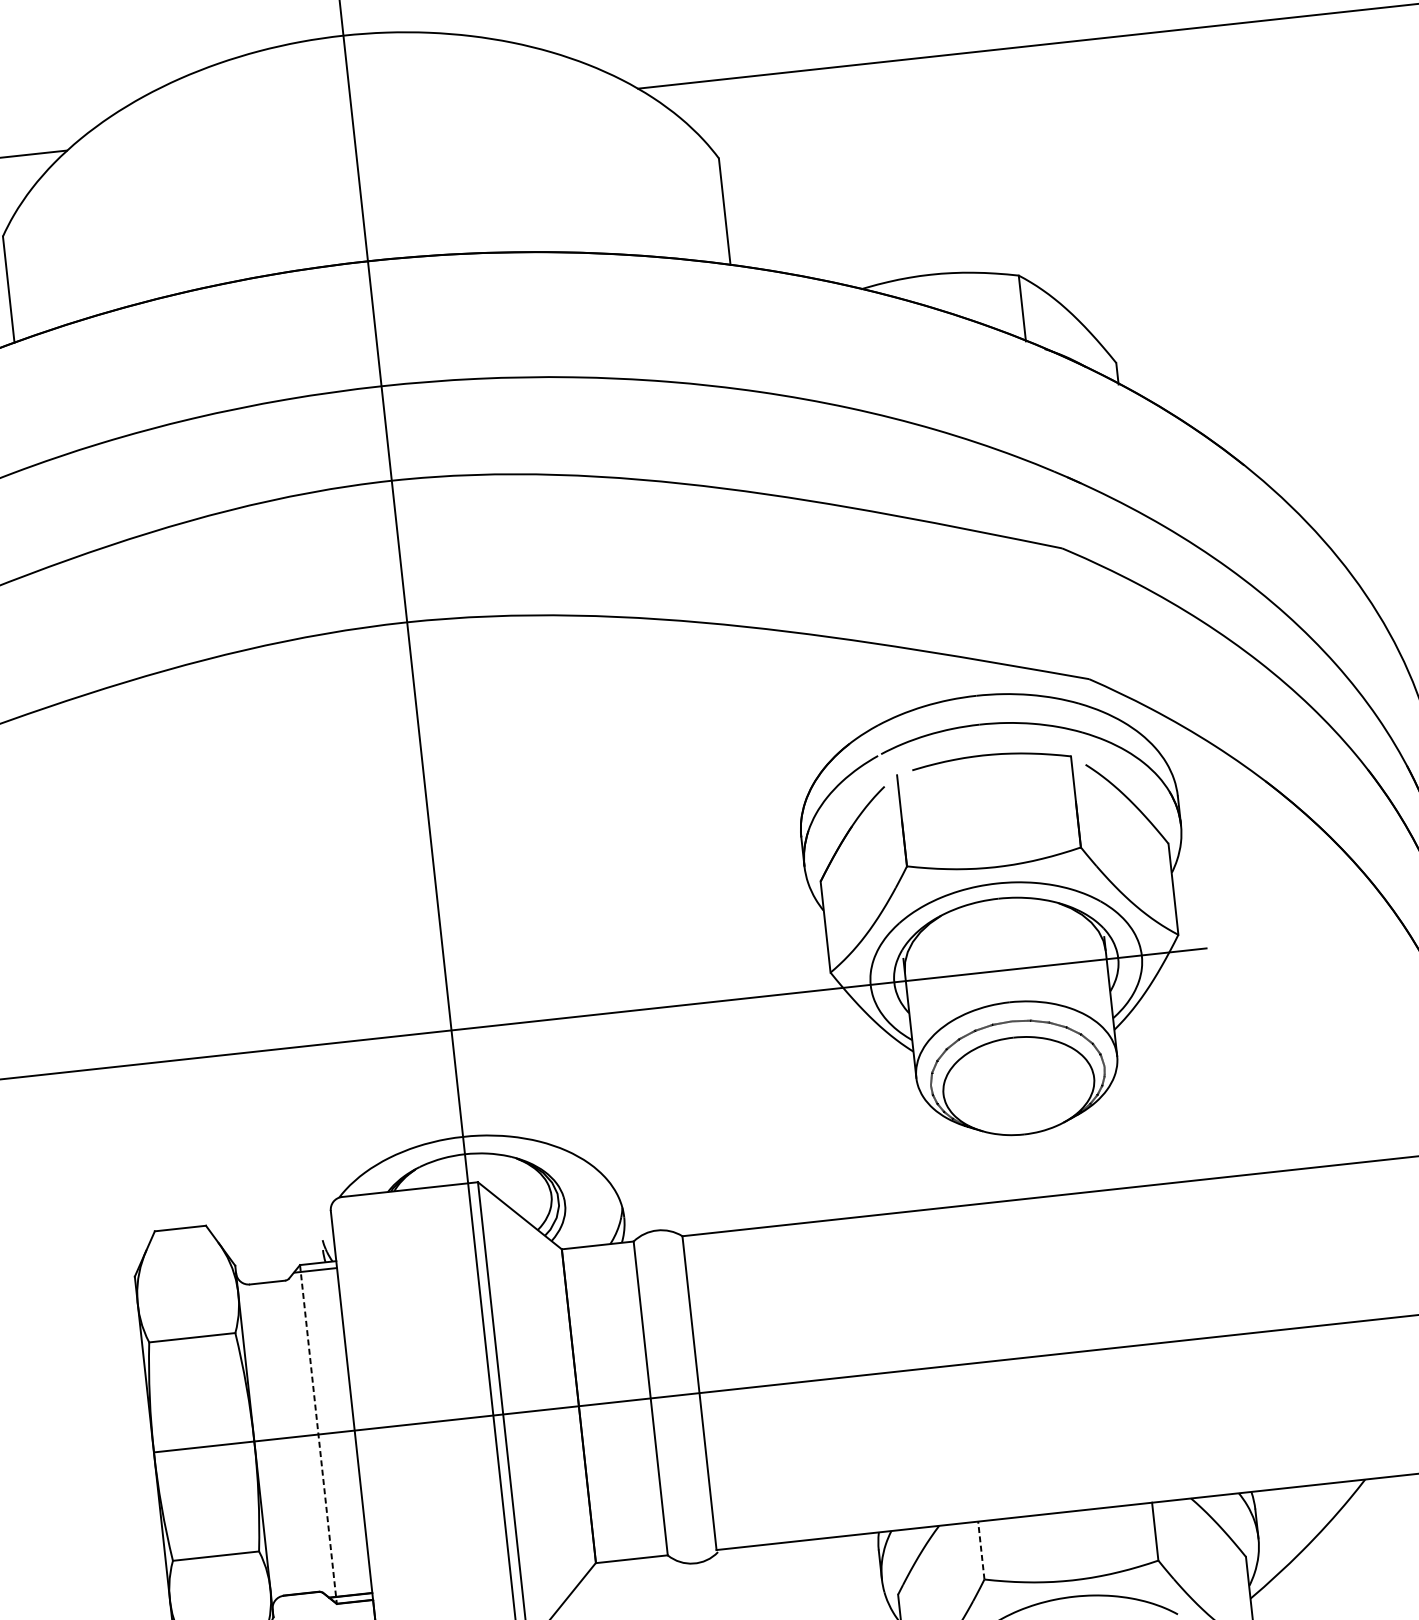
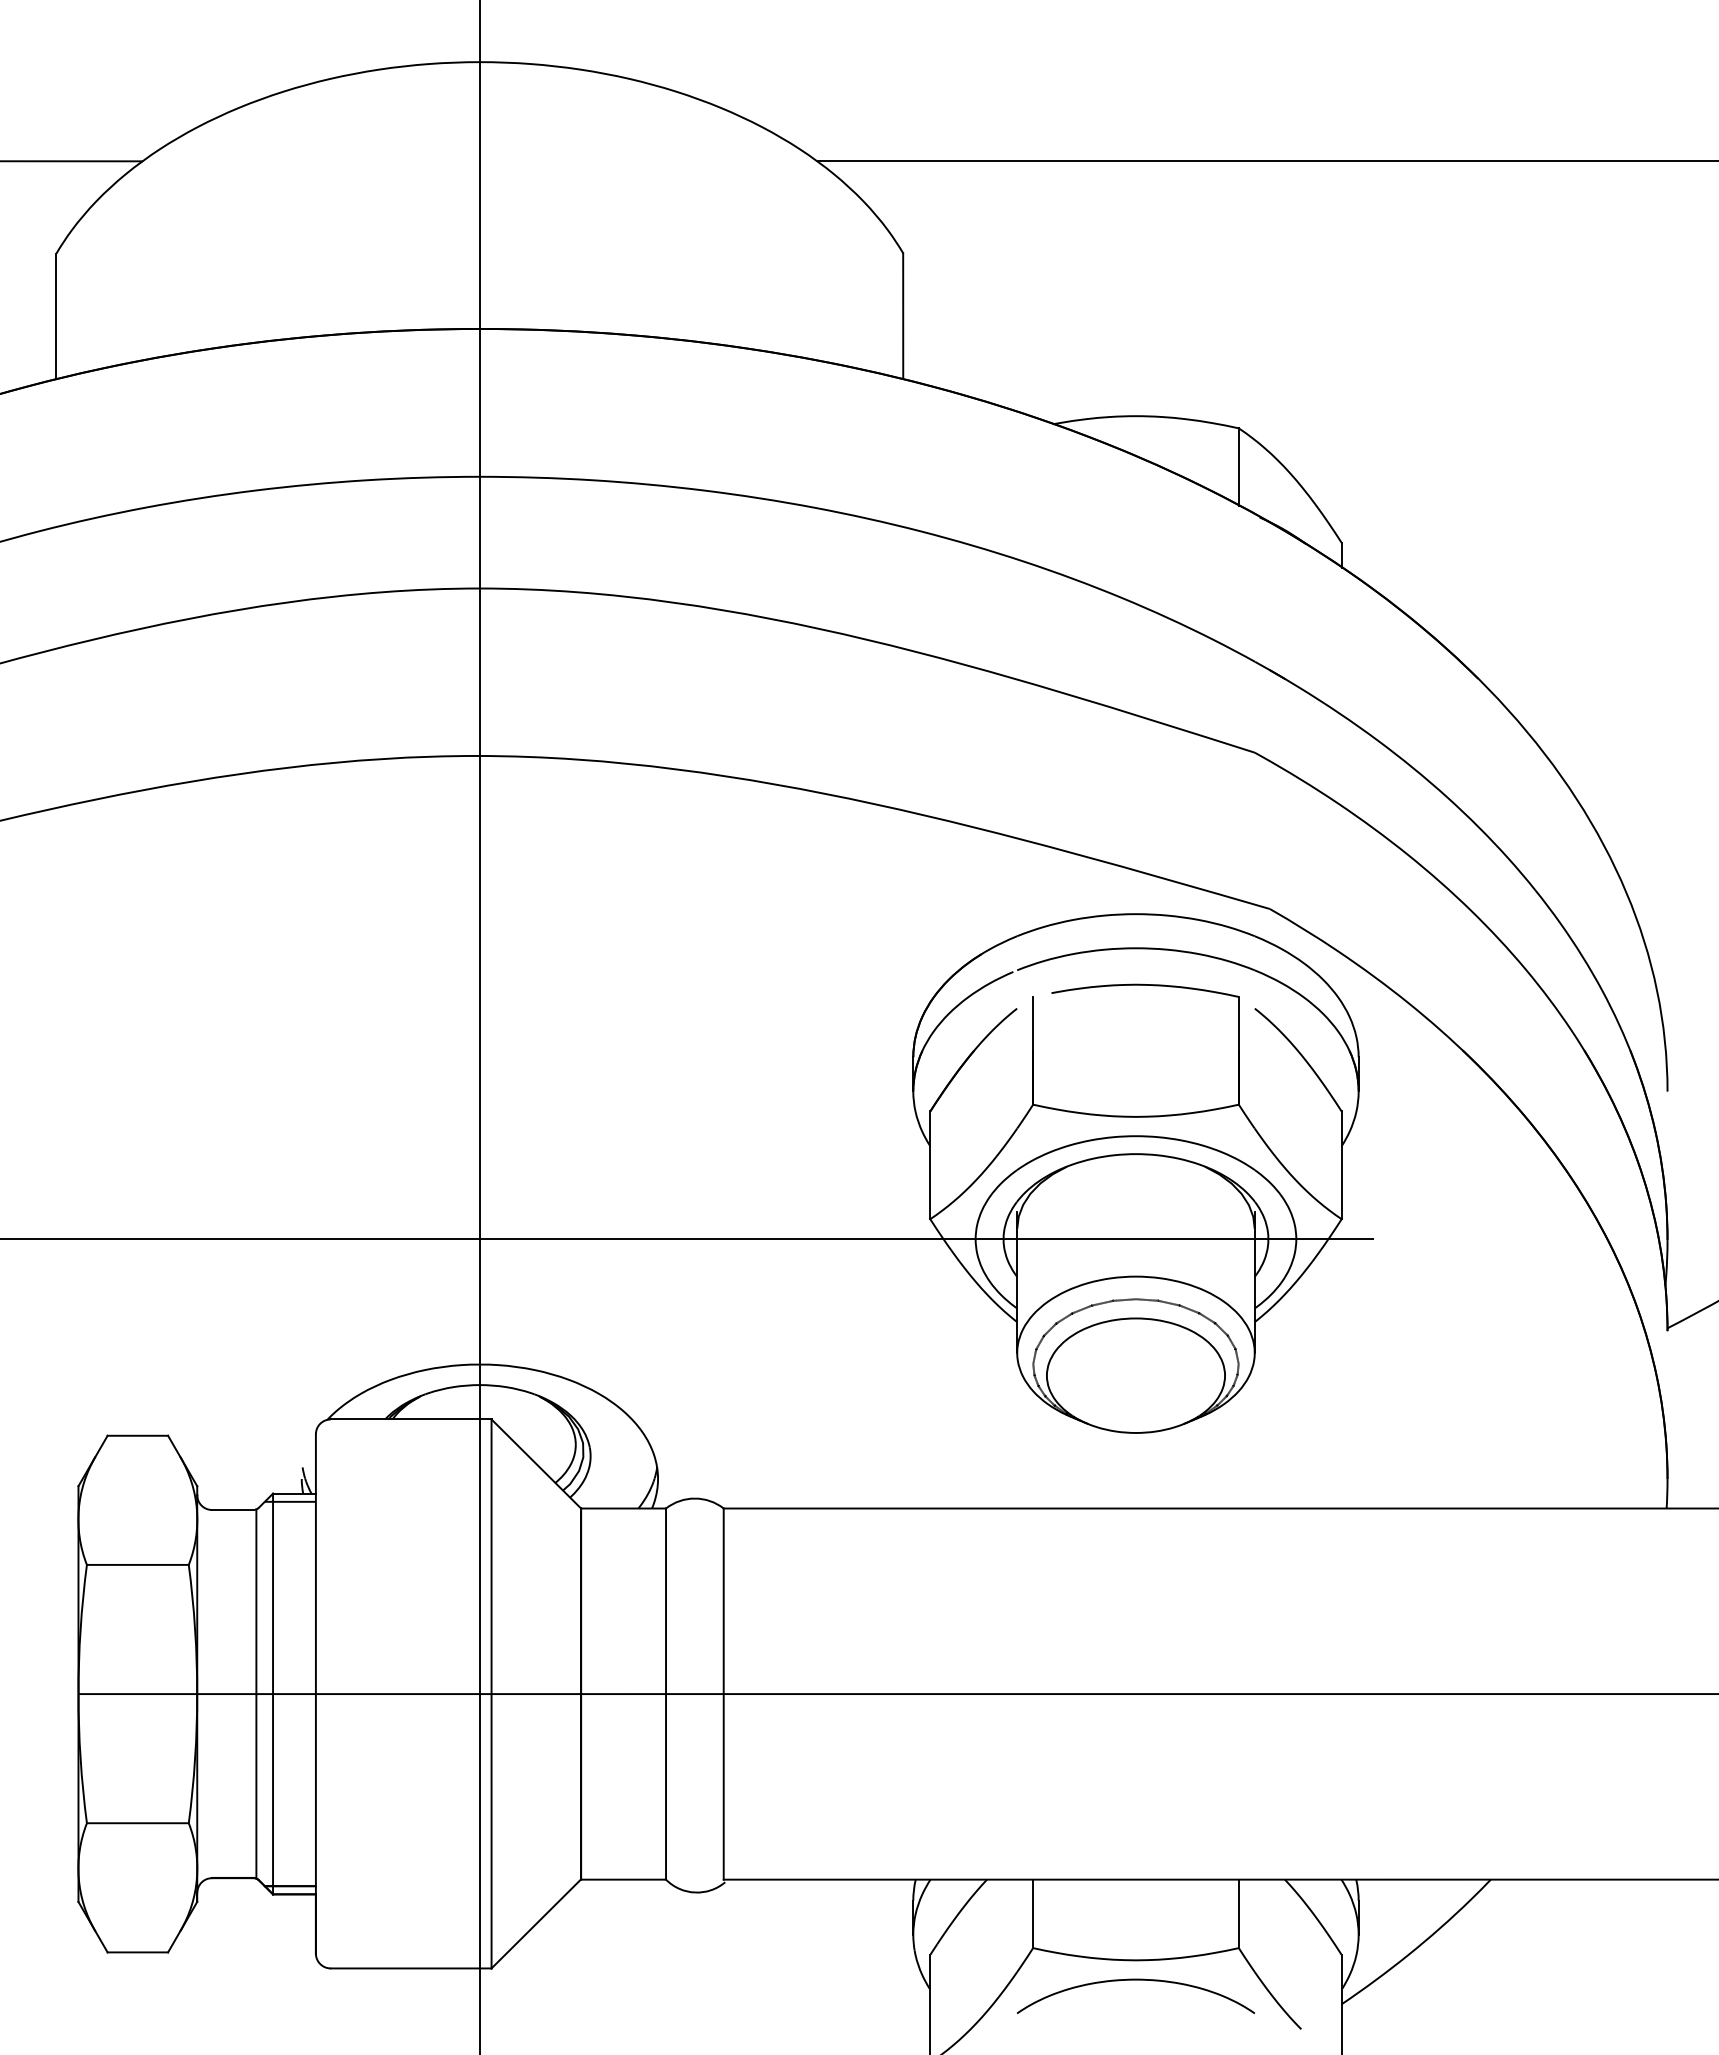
line: (318, 1434) -> (273, 1694), dashed -> solid
line: (304, 1435) -> (256, 1693), added
line: (981, 1550) -> (1033, 1913), dashed -> solid

